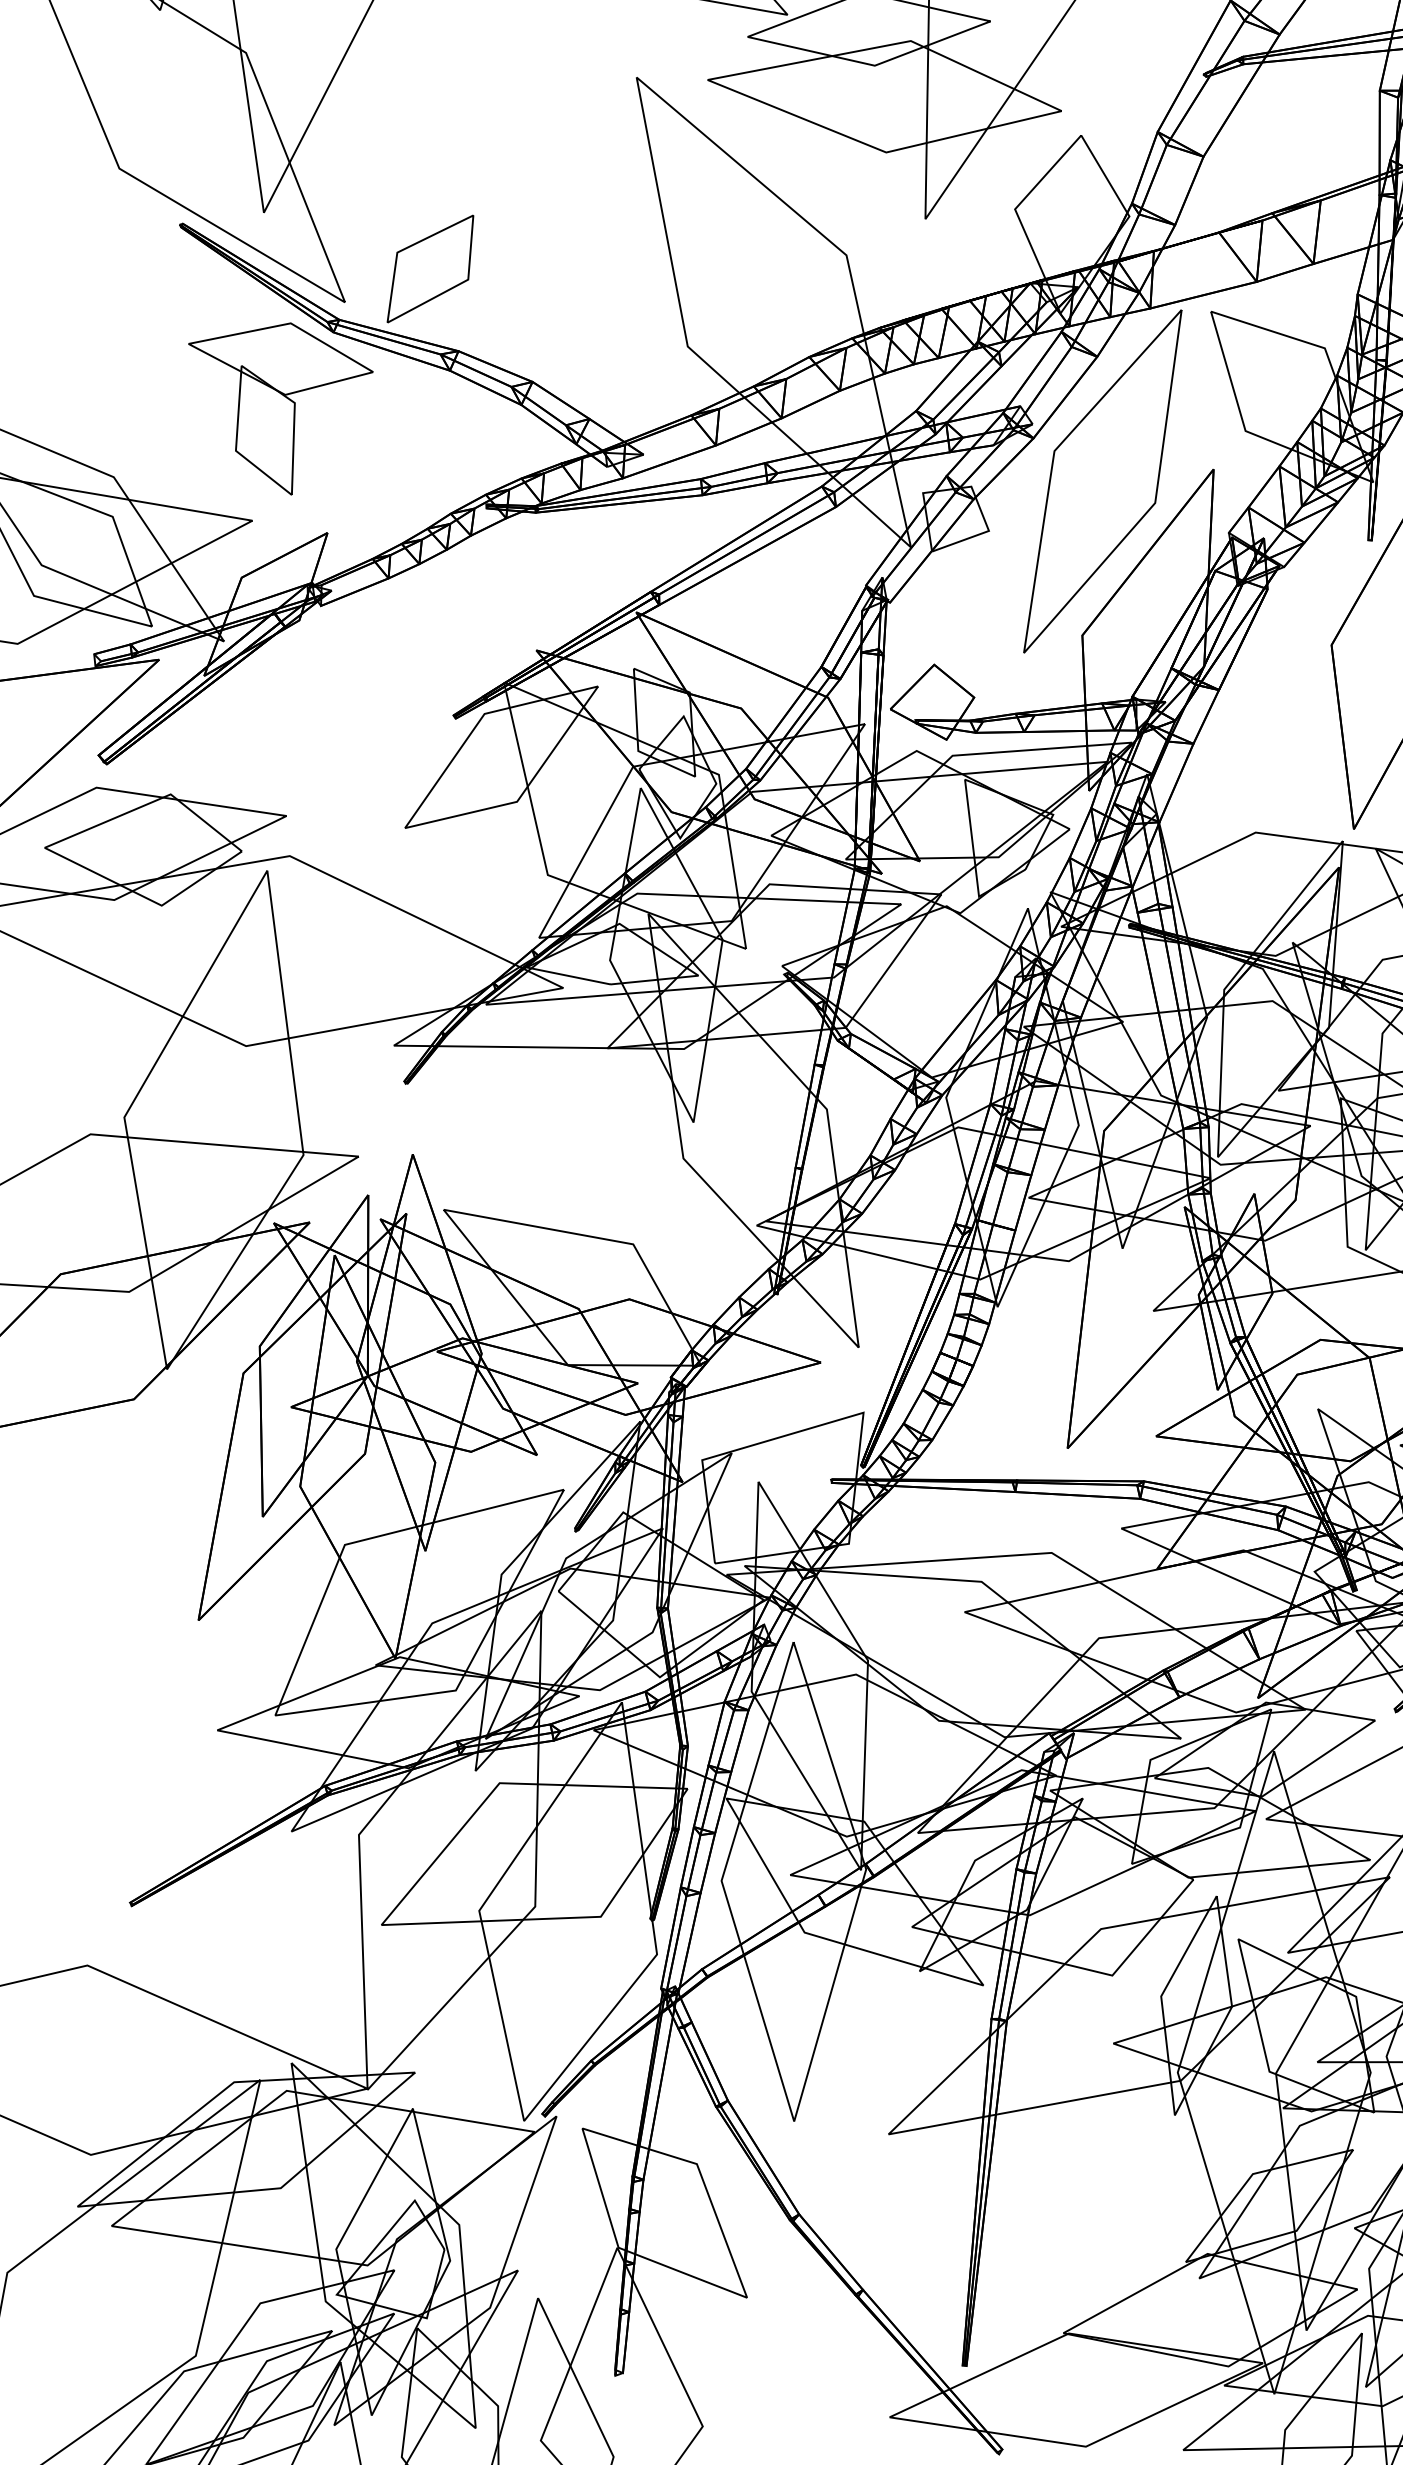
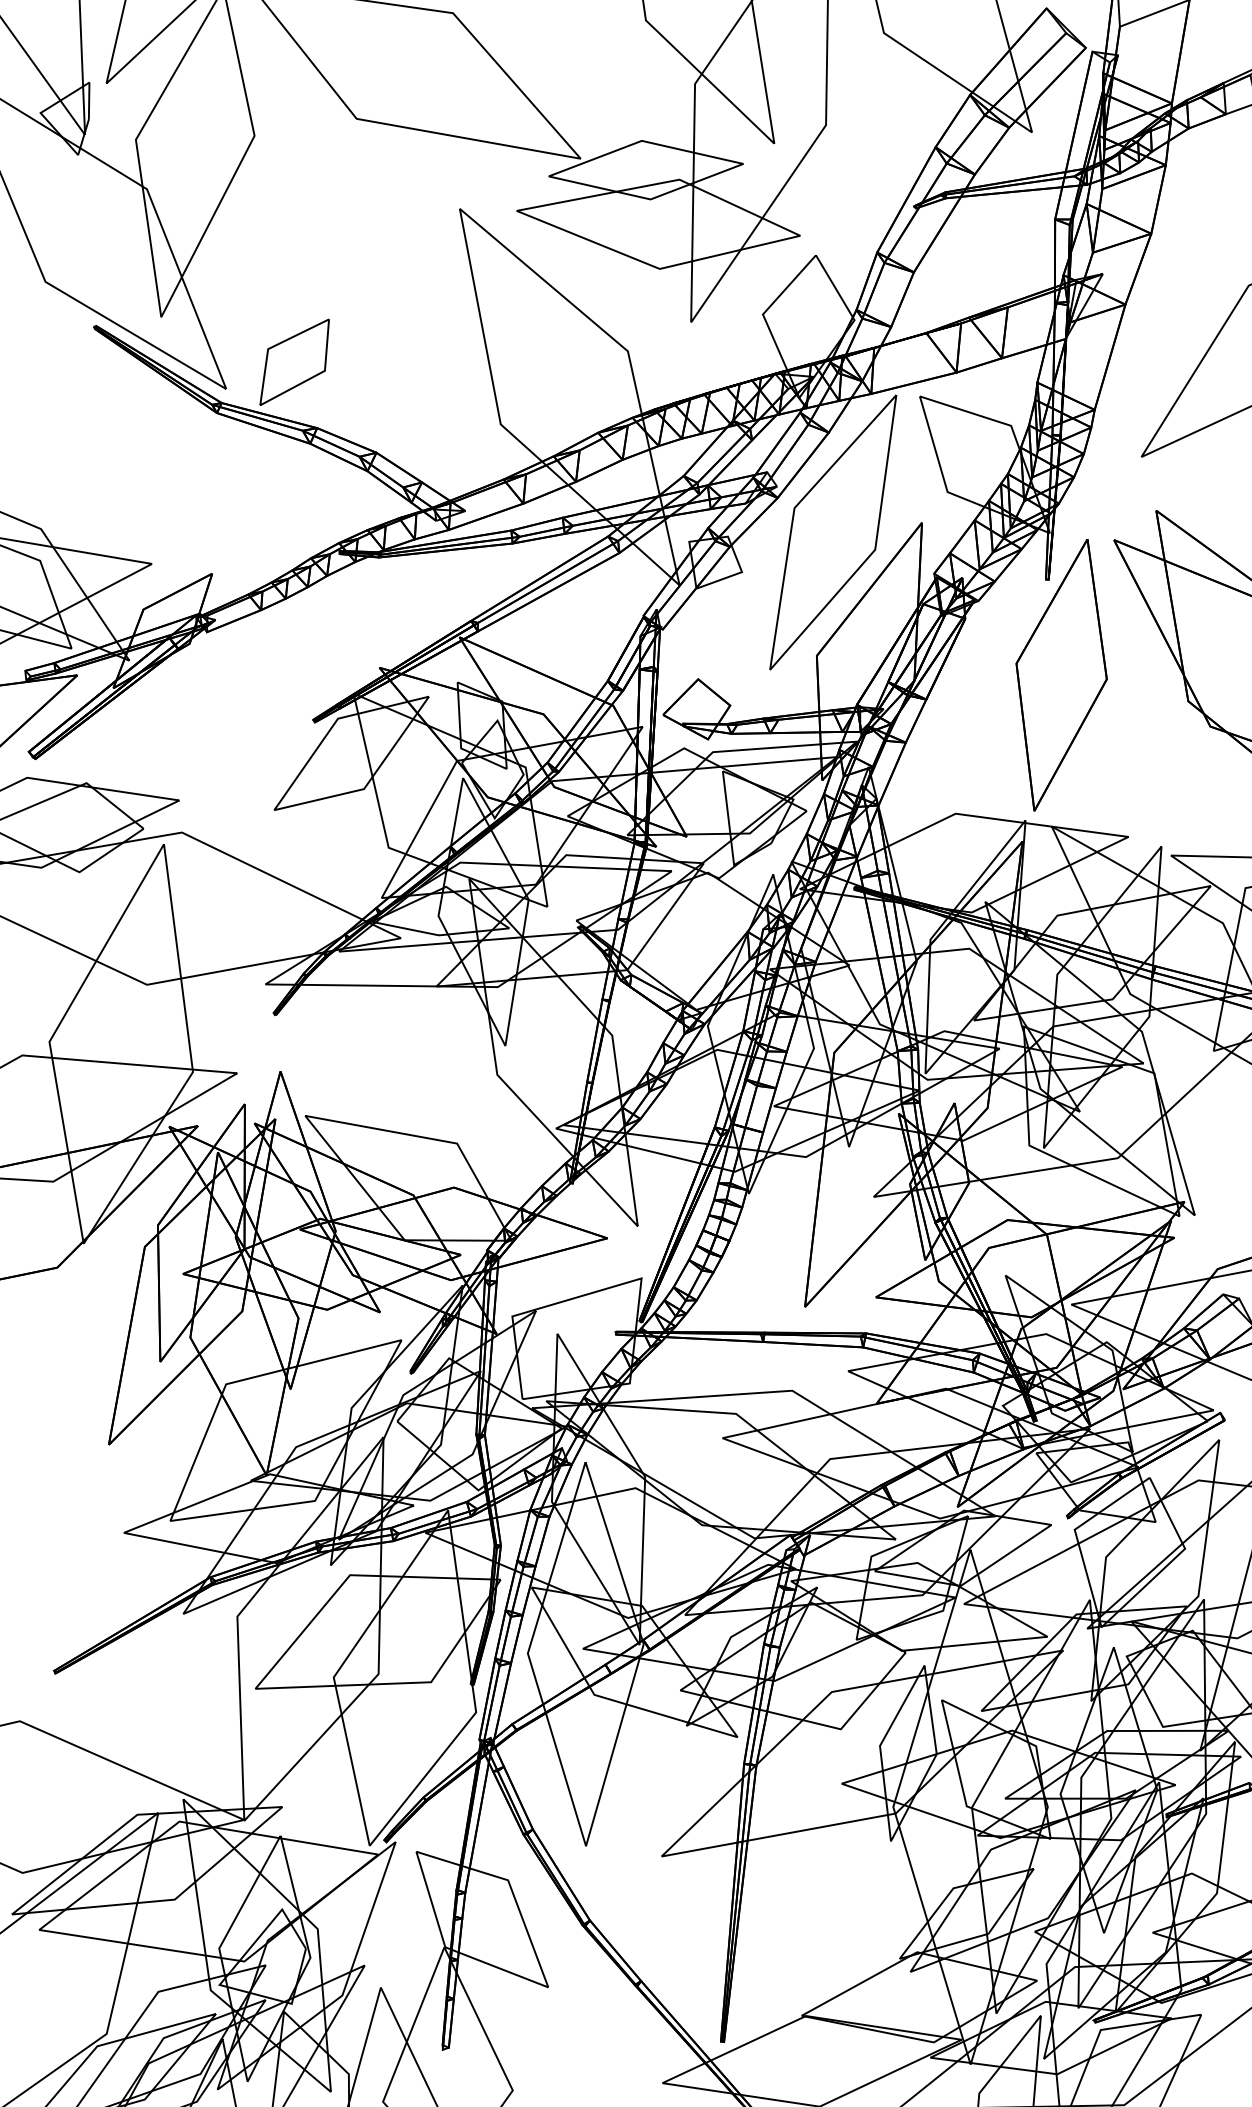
part: (280, 409) -> (174, 474), removed

